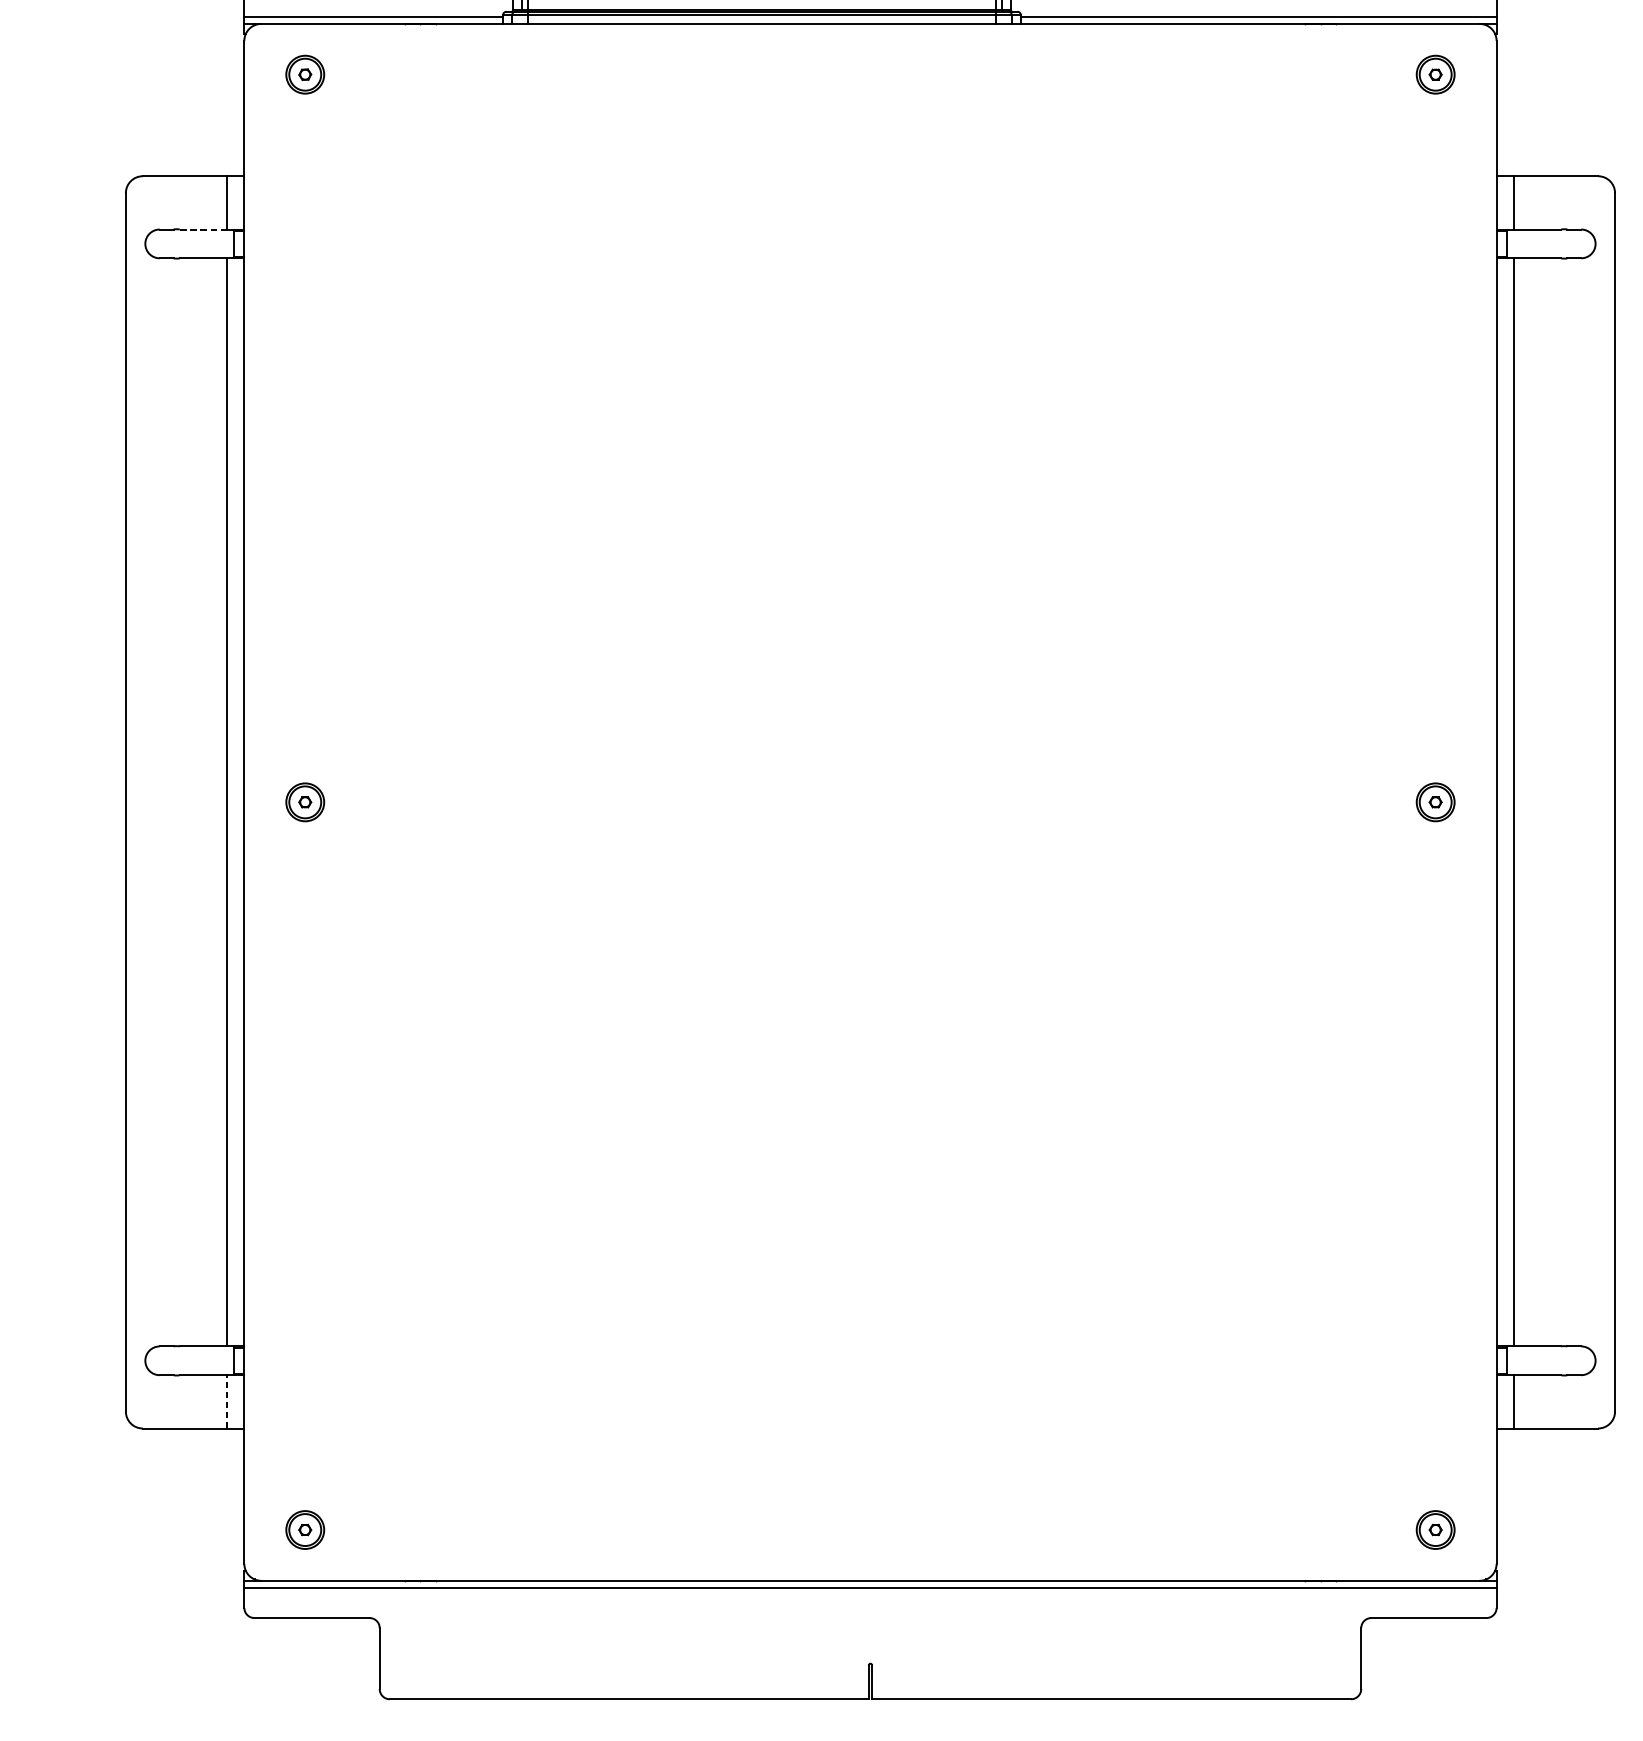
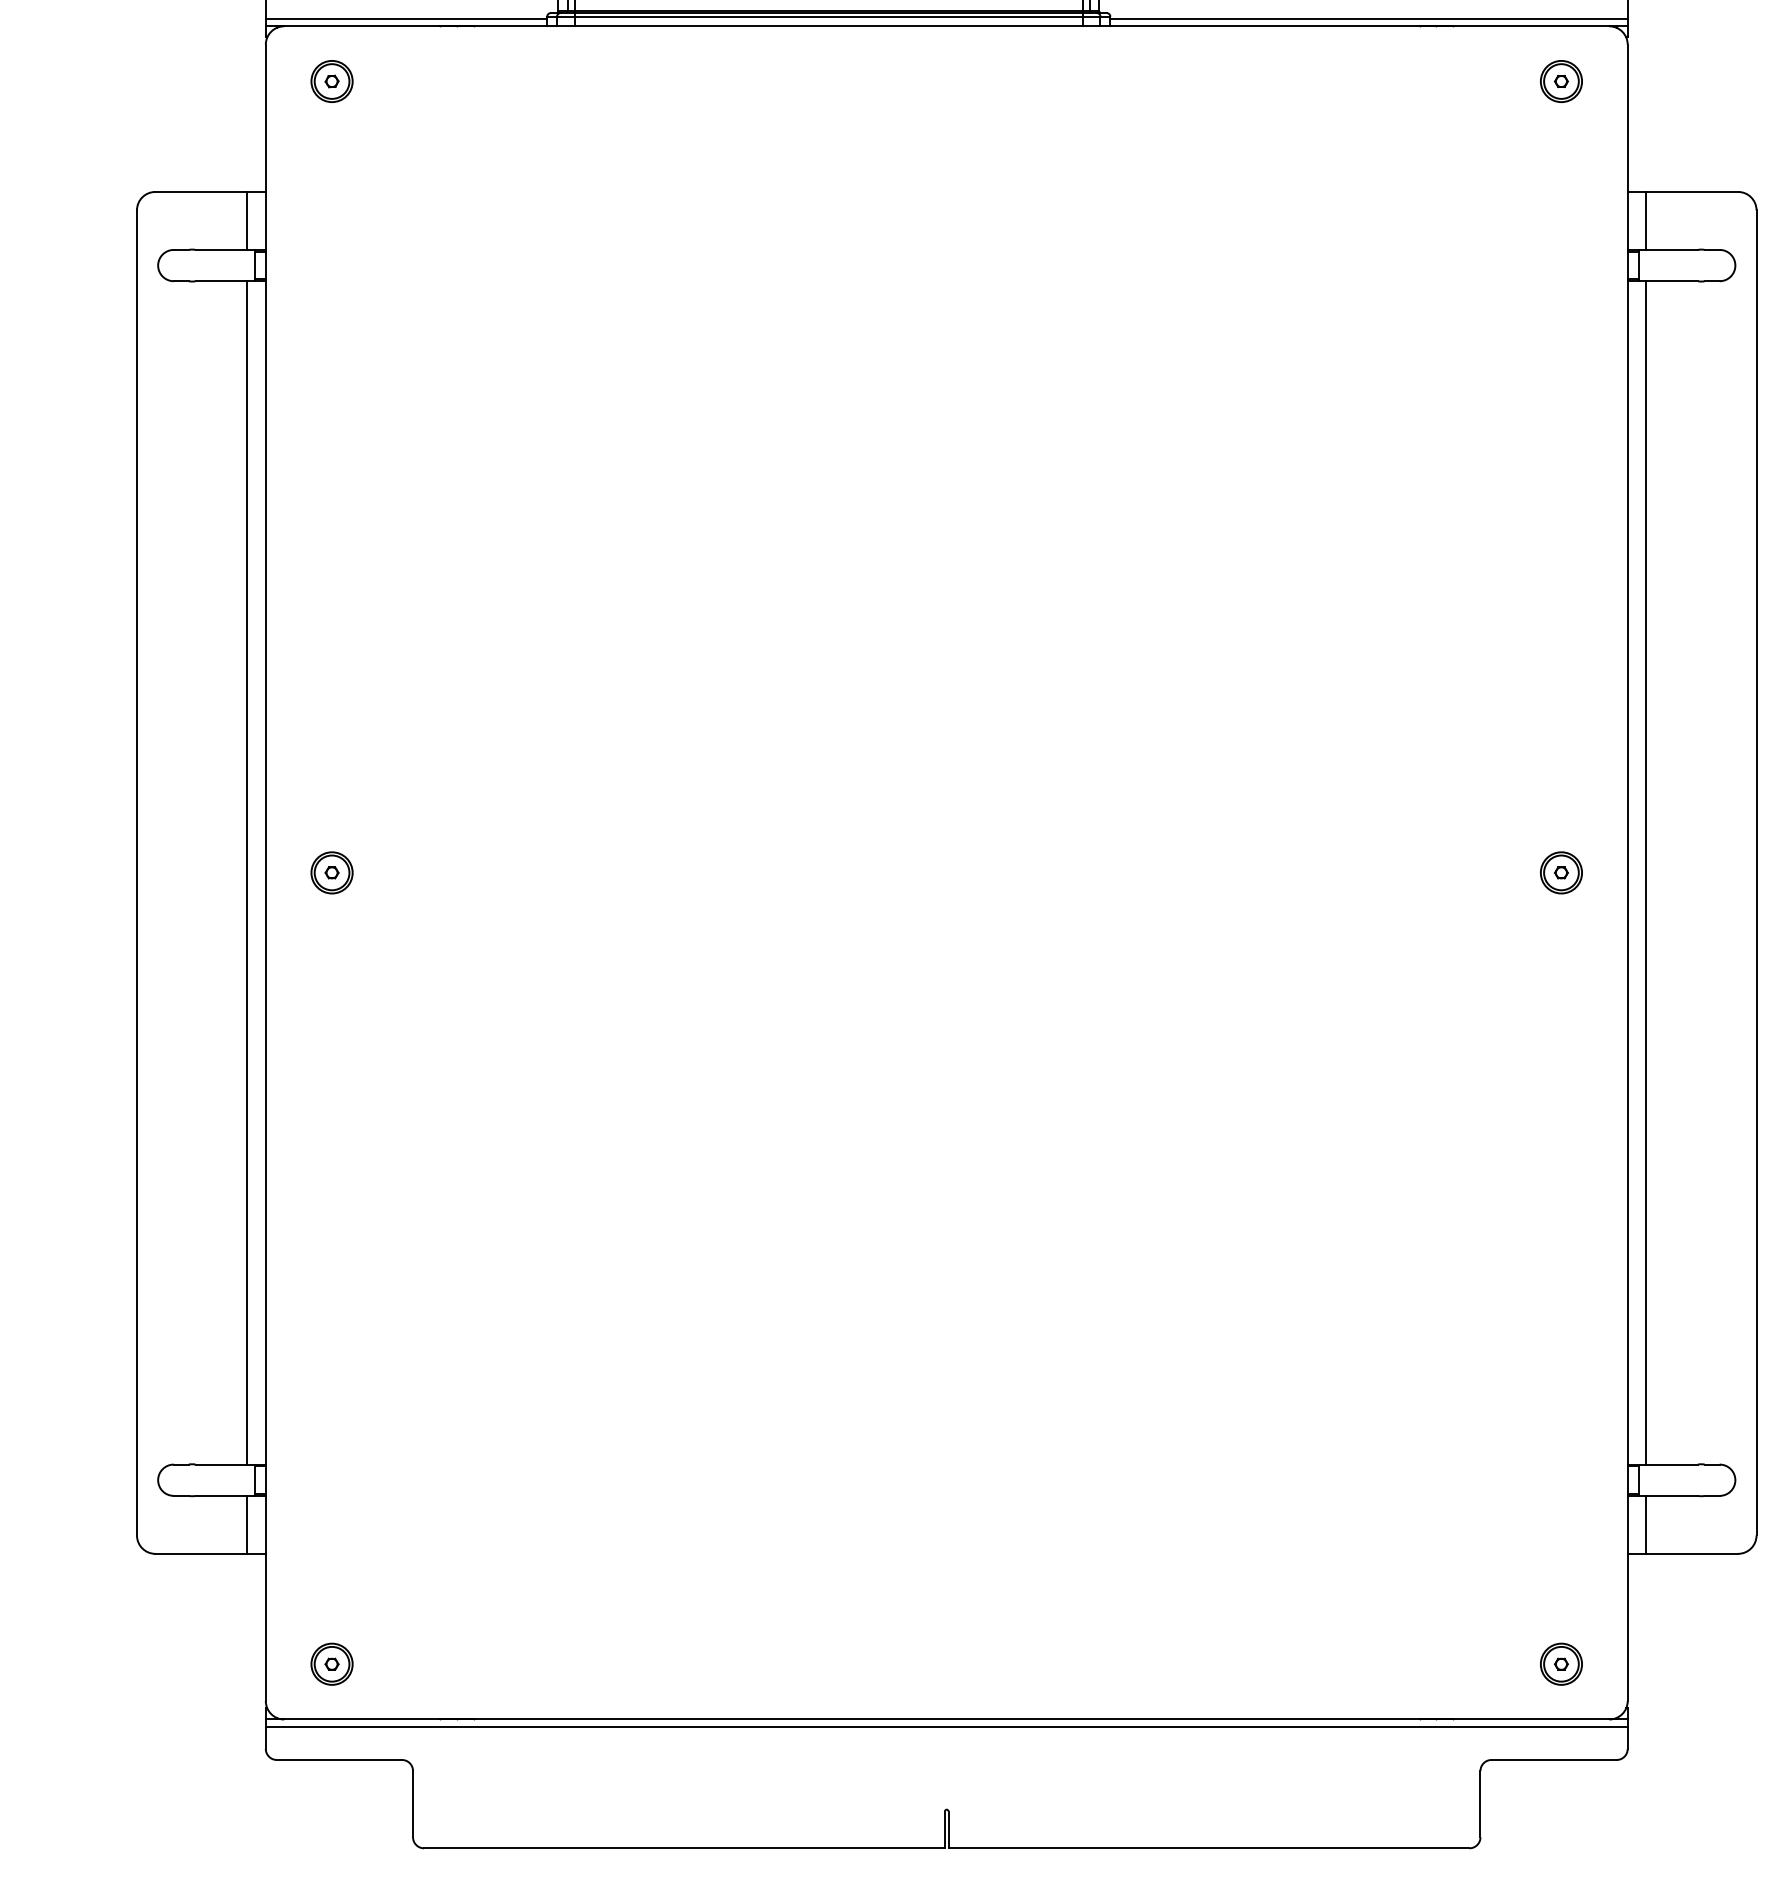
line: (203, 229) -> (221, 249), dashed -> solid
line: (227, 1401) -> (247, 1524), dashed -> solid

